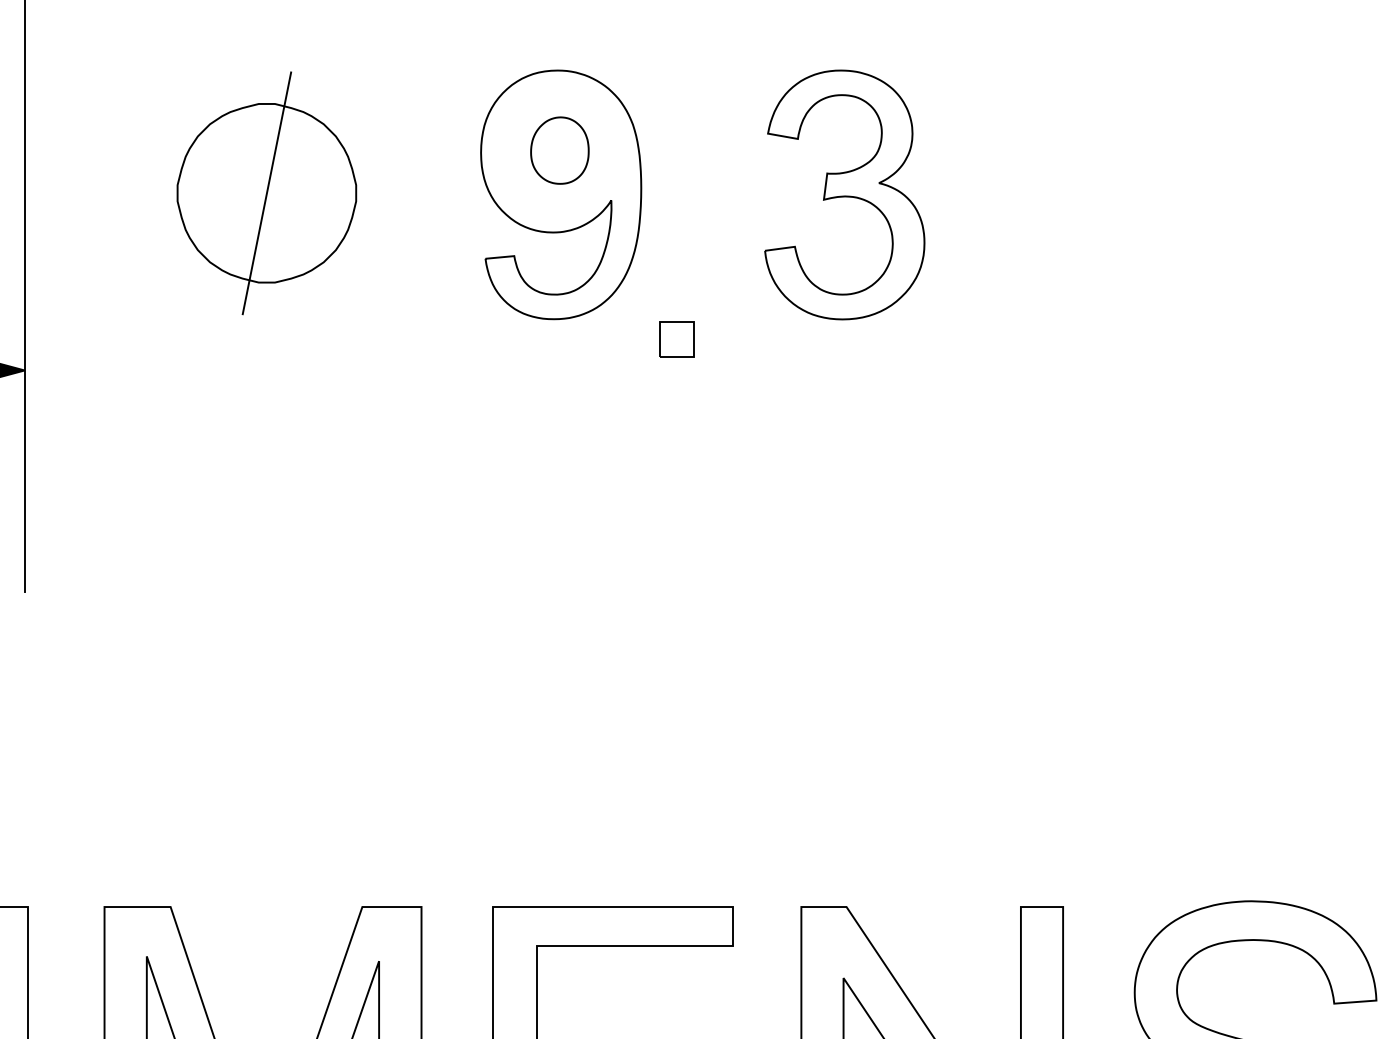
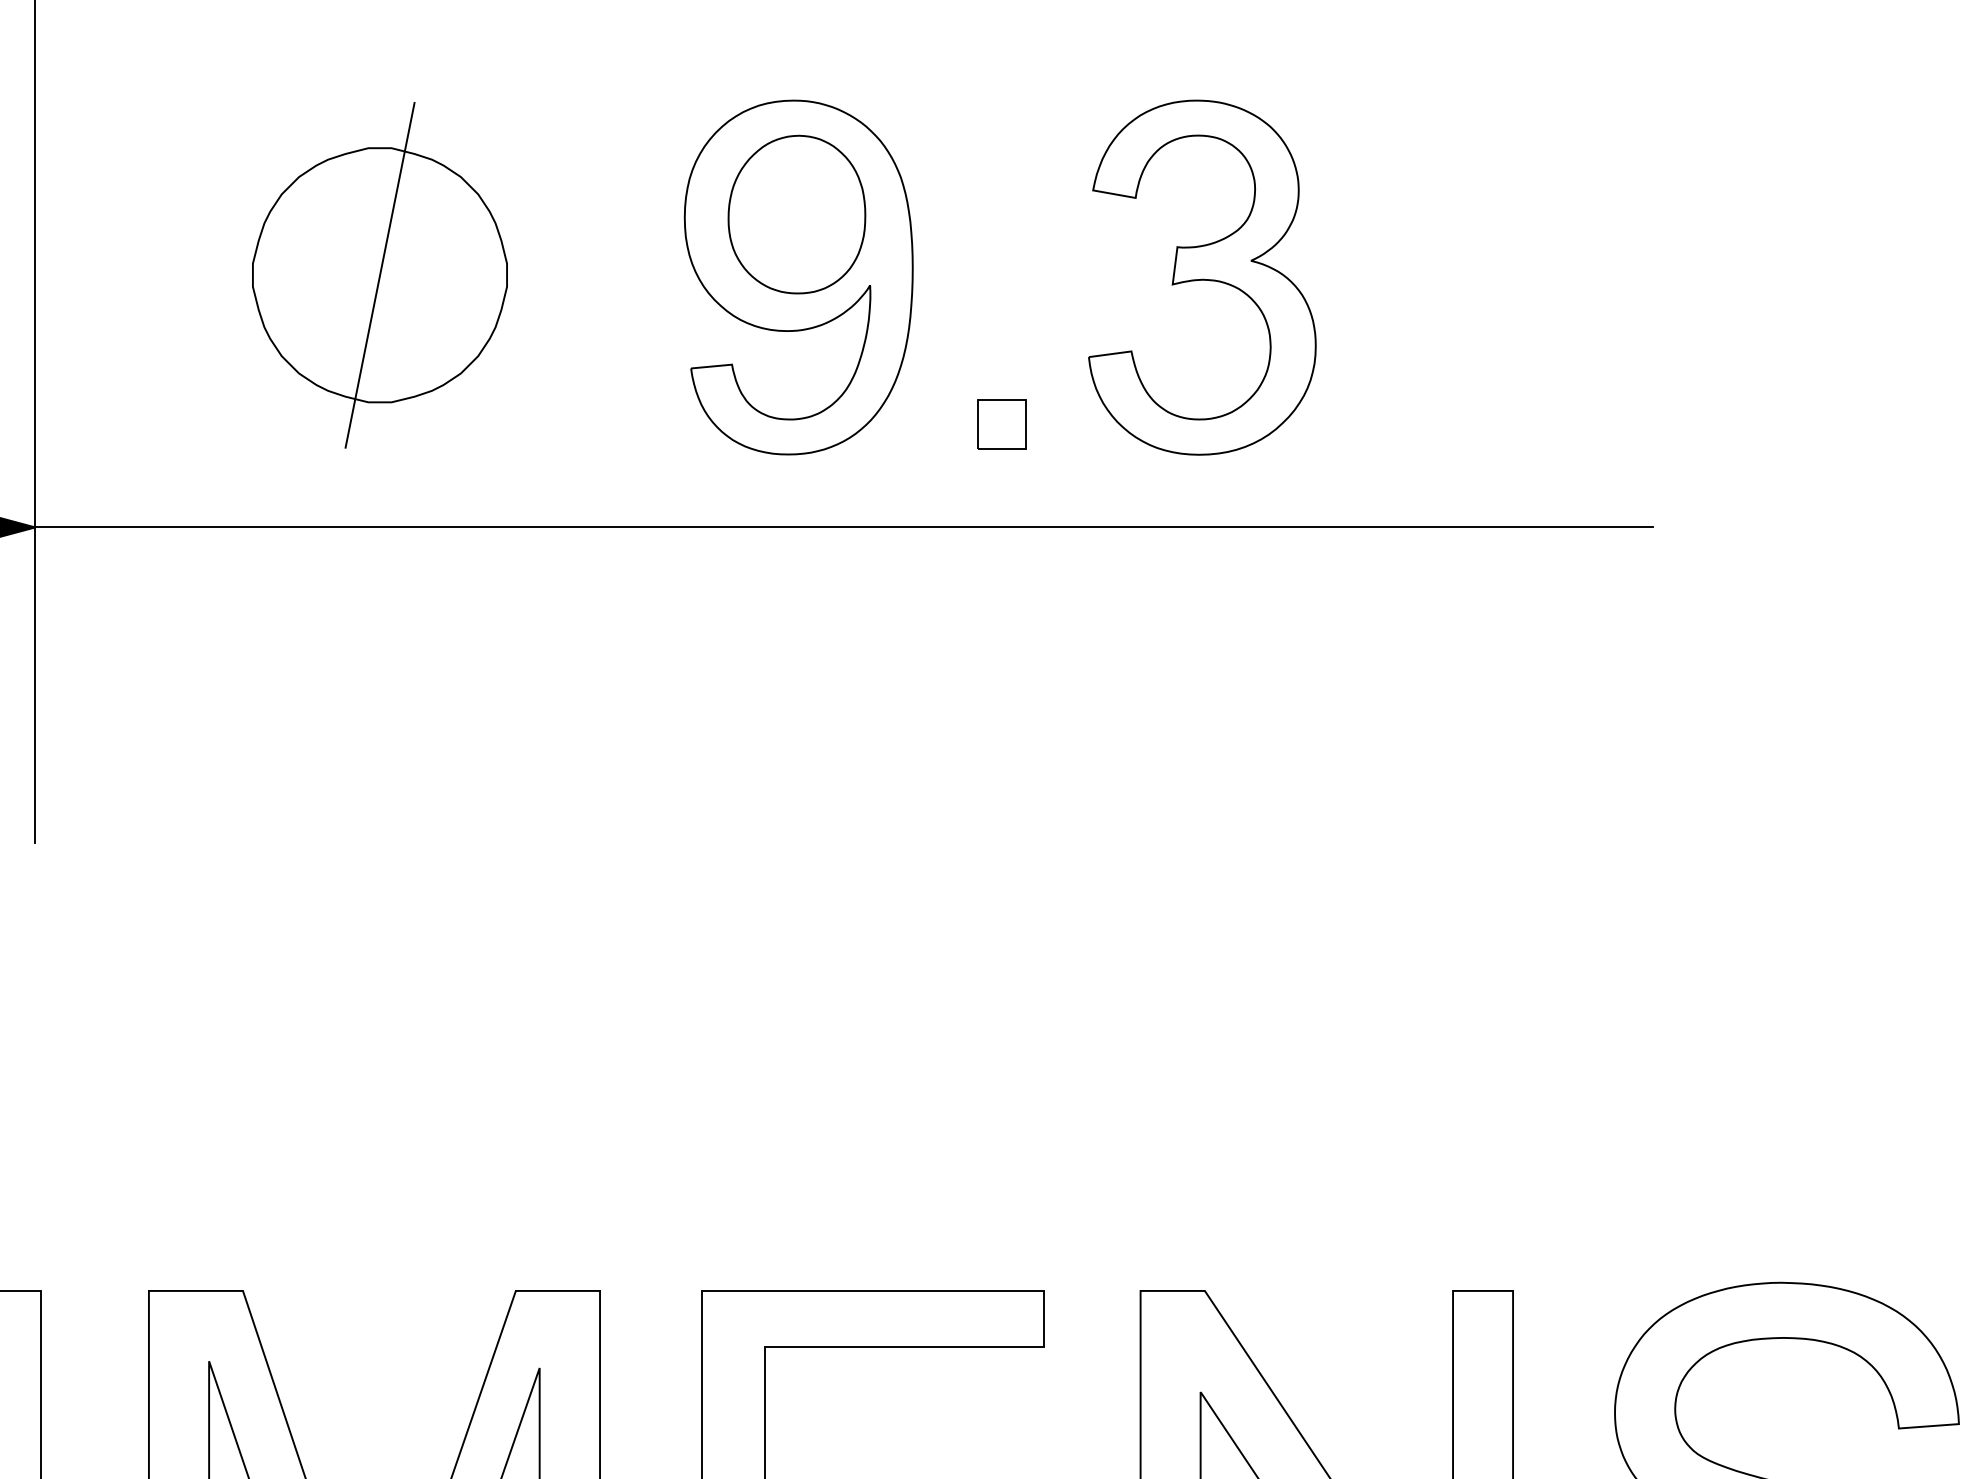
part: (559, 150) -> (796, 214), size x1.67
part: (676, 339) -> (1001, 424), moved
line: (592, 370) -> (843, 527), added

